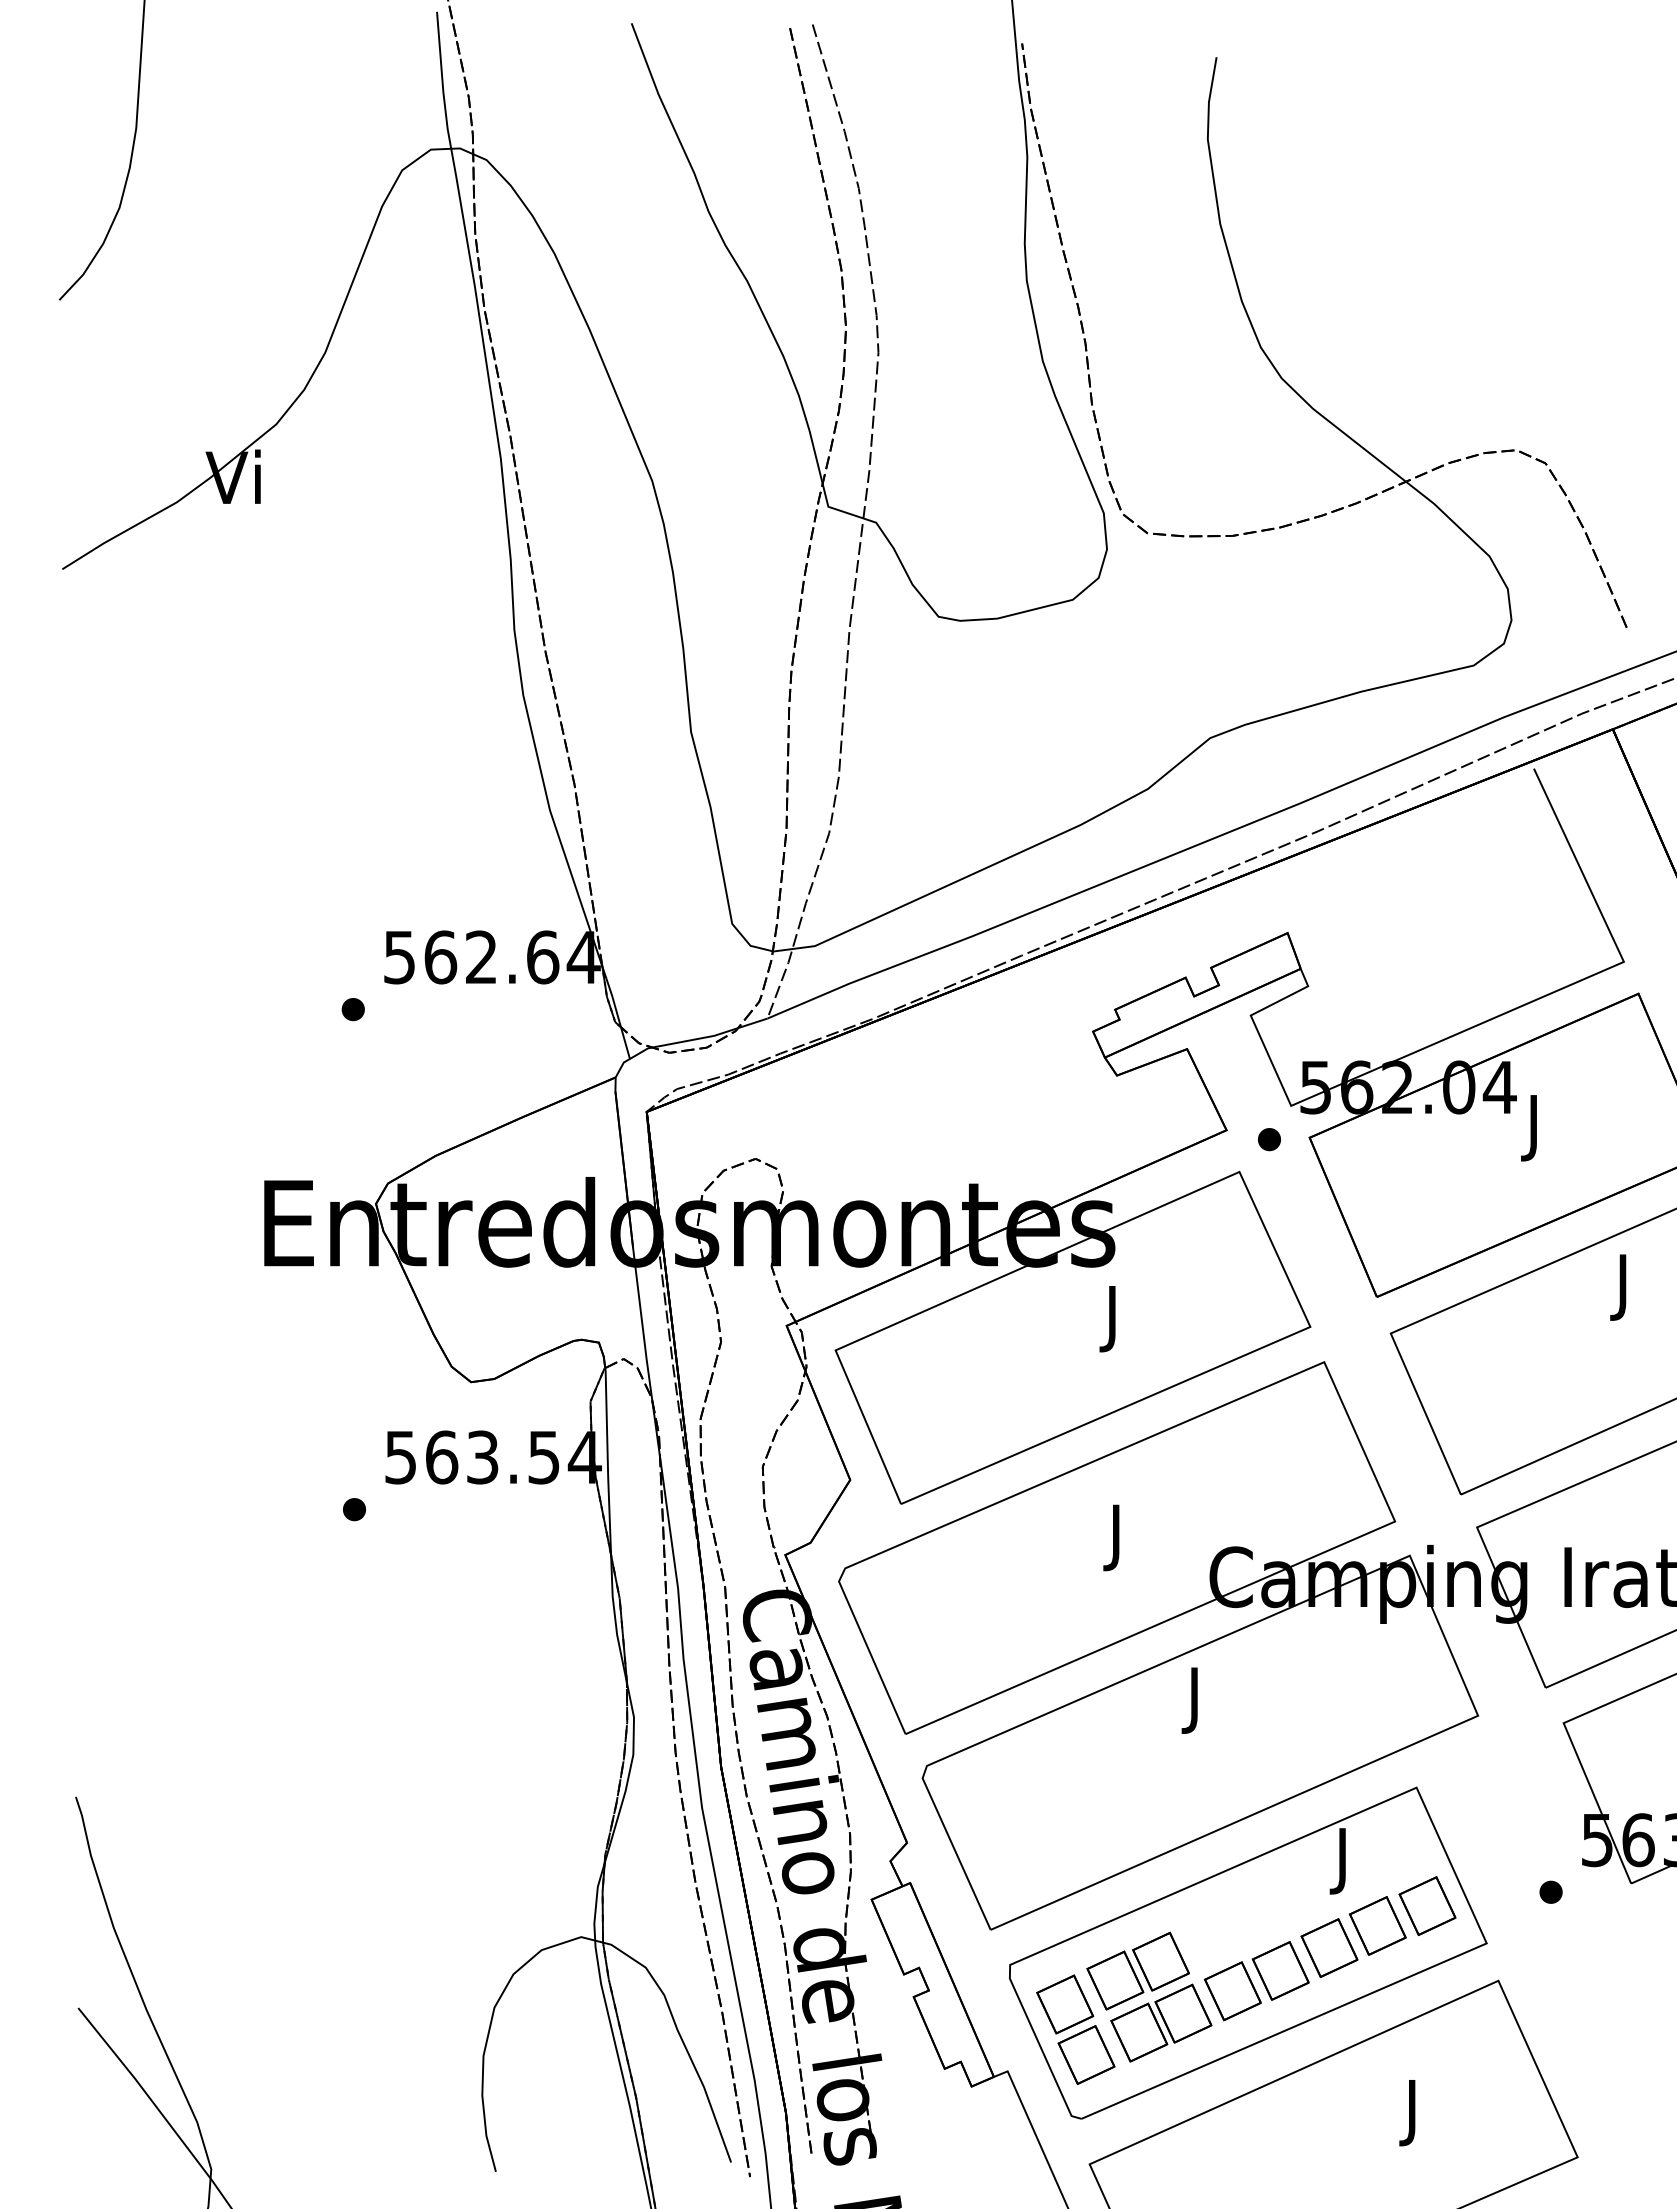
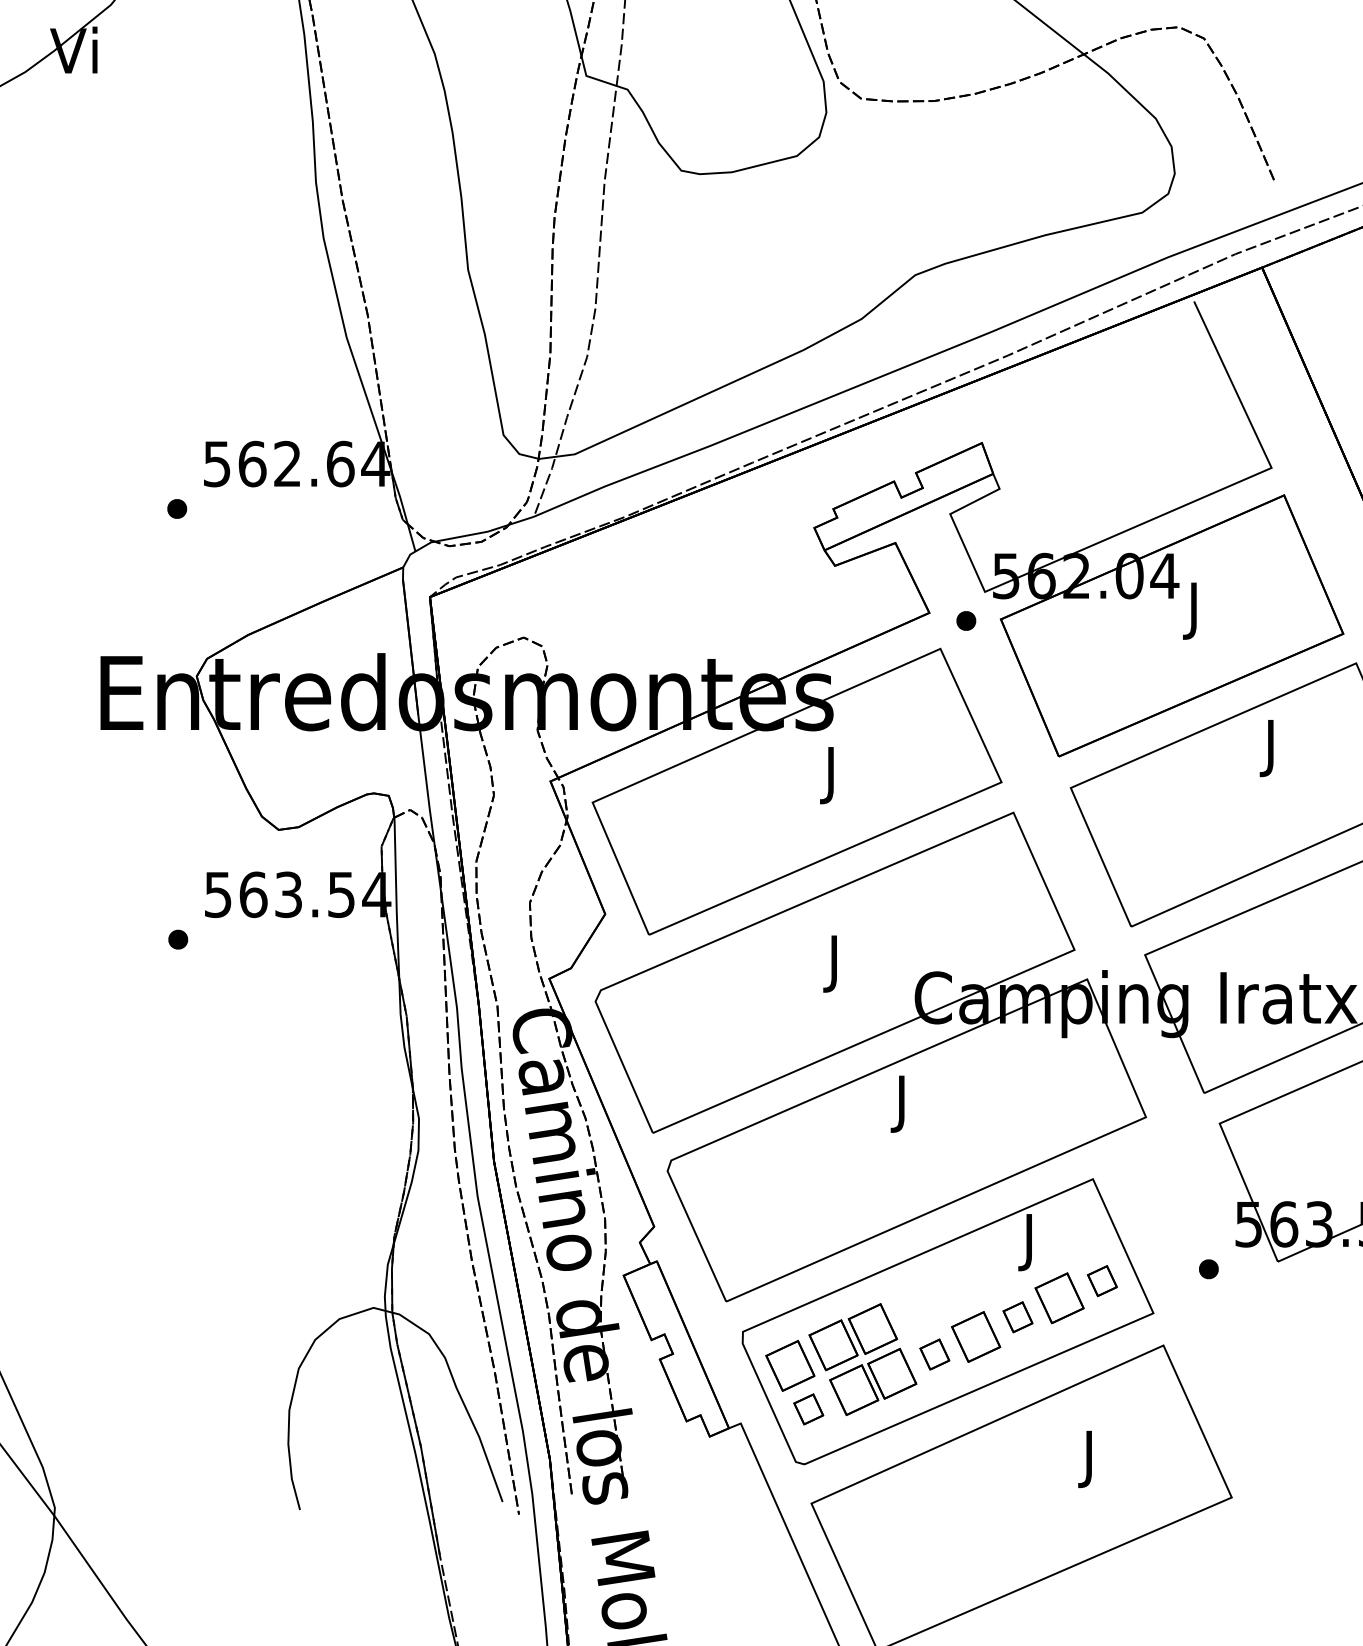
part: (1427, 1905) -> (1102, 1280), size x0.6
part: (1329, 1947) -> (1018, 1316), size x0.6
part: (1232, 1991) -> (934, 1354), size x0.6
part: (1086, 2054) -> (808, 1408), size x0.6

